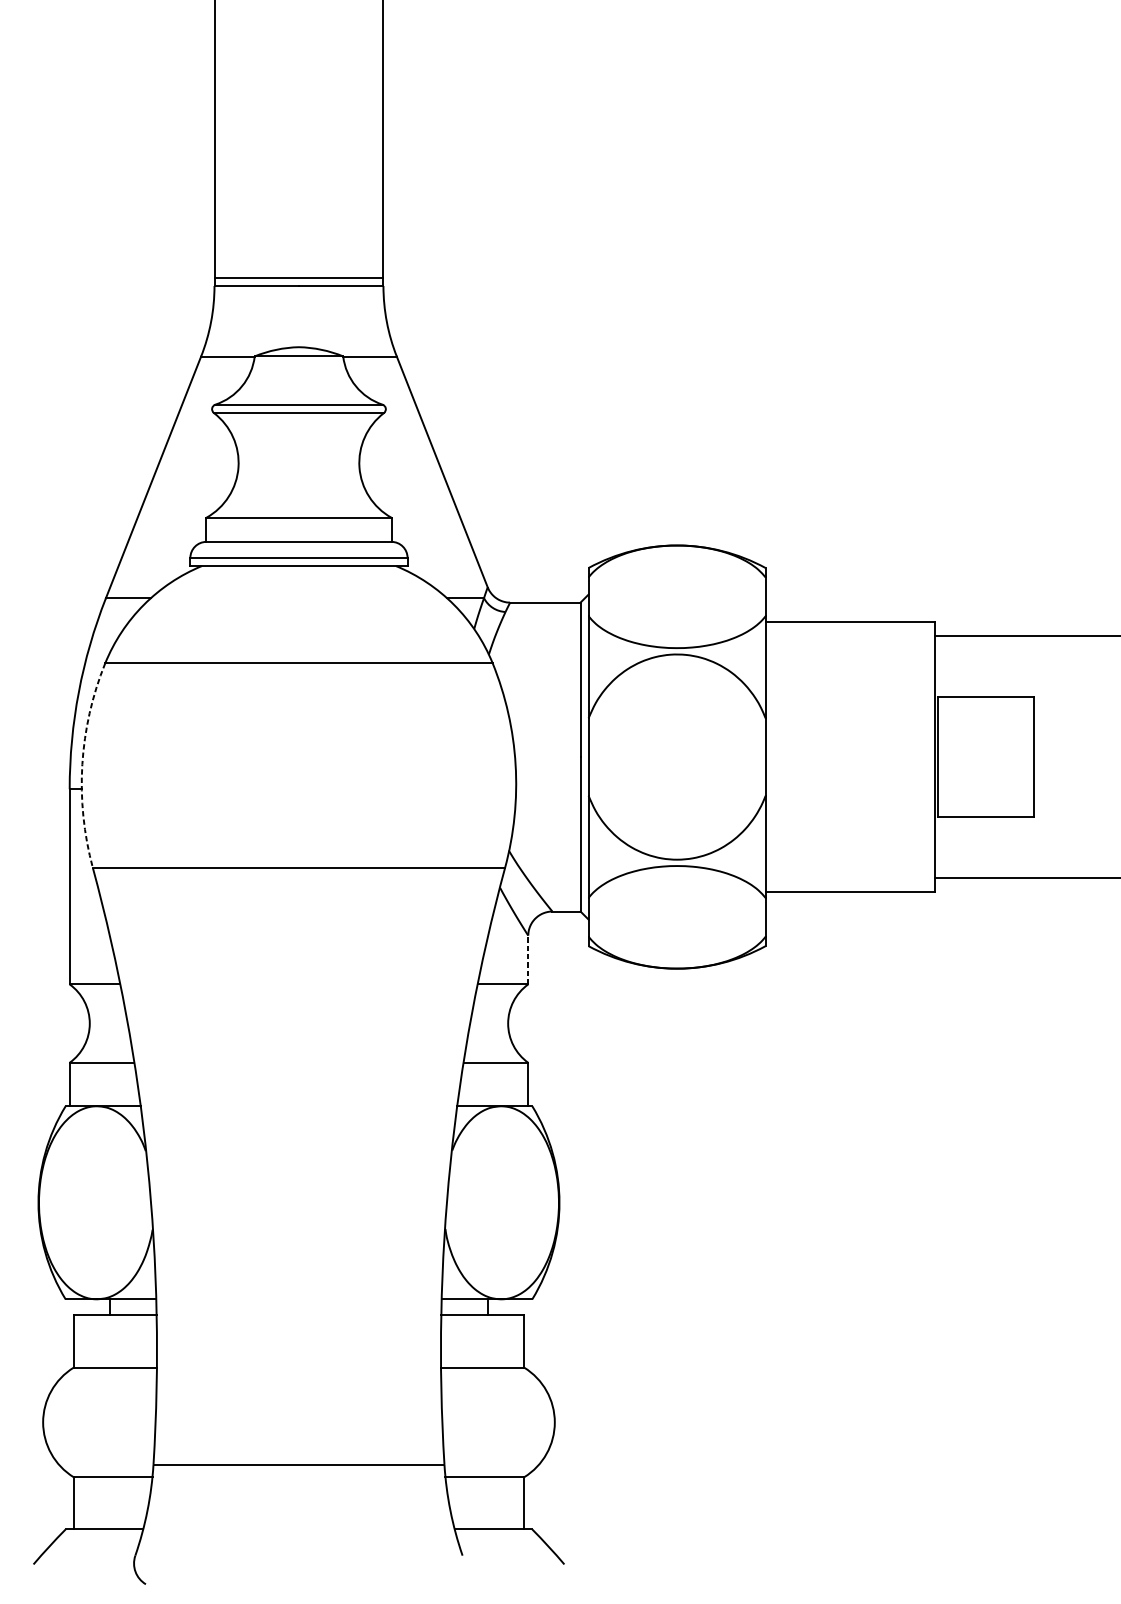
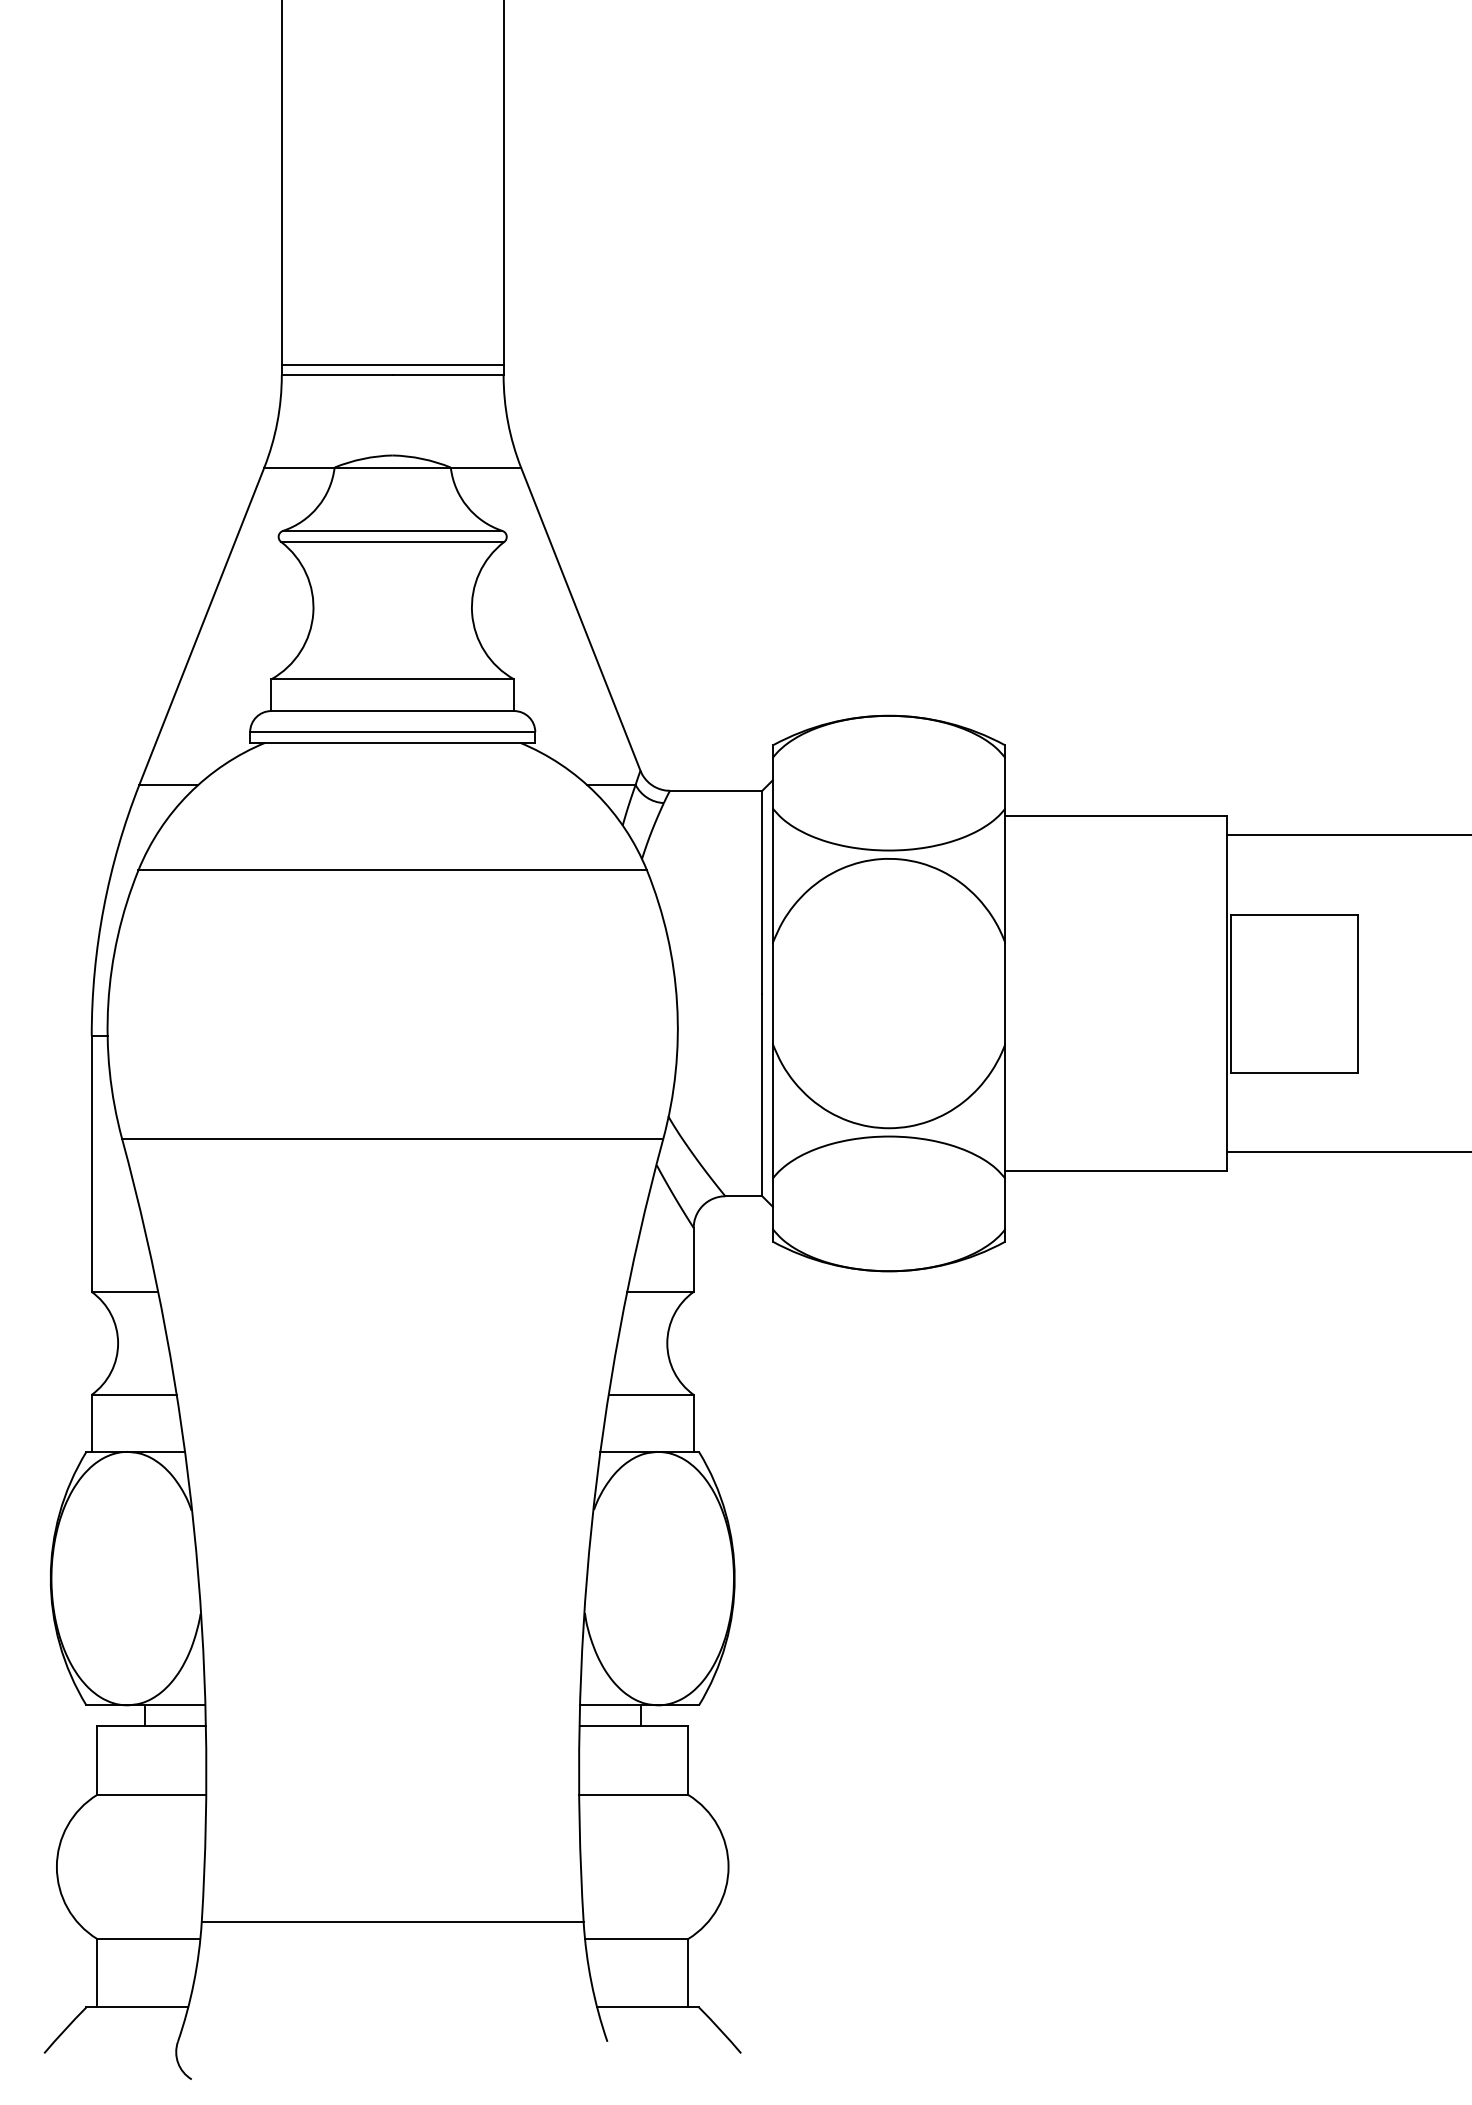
arc: (82, 764) -> (108, 1003), dashed -> solid
line: (528, 959) -> (693, 1259), dashed -> solid

